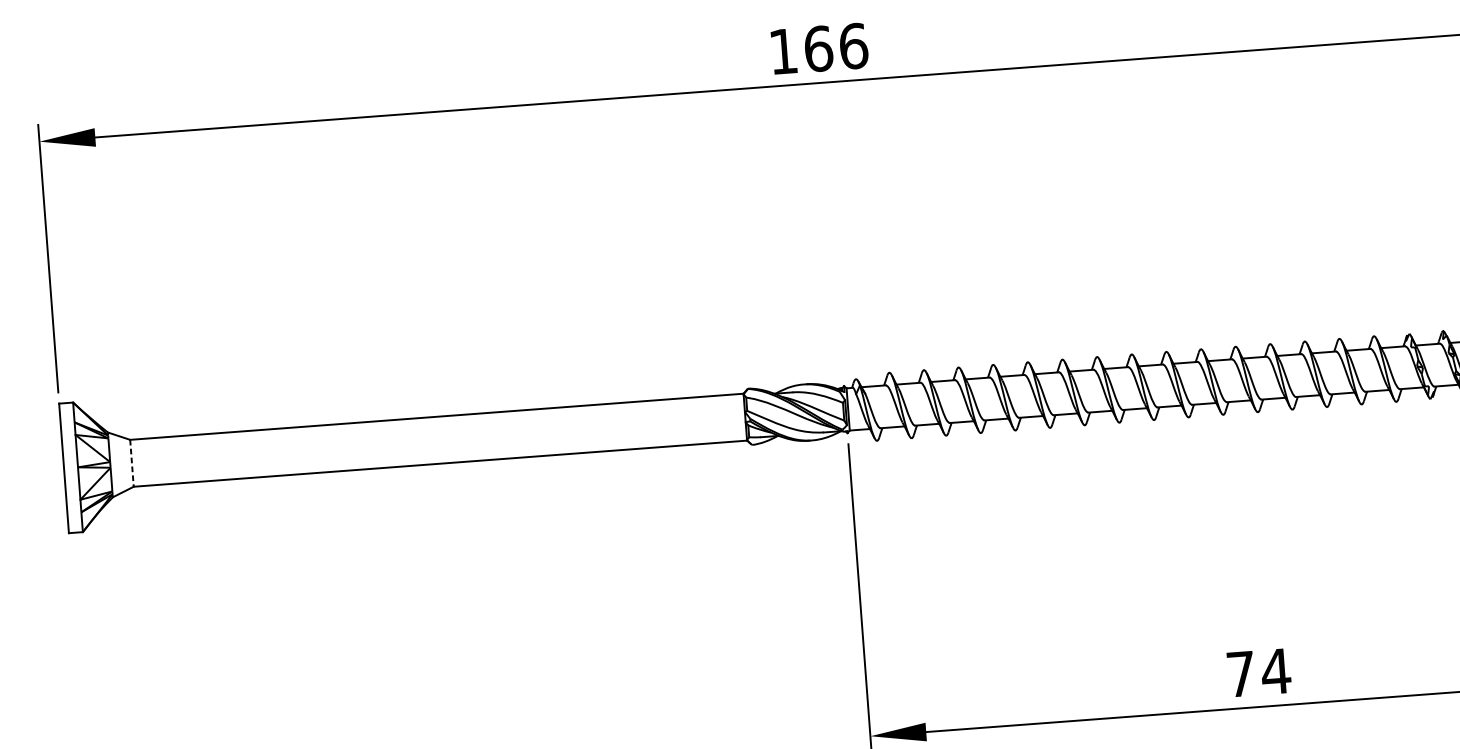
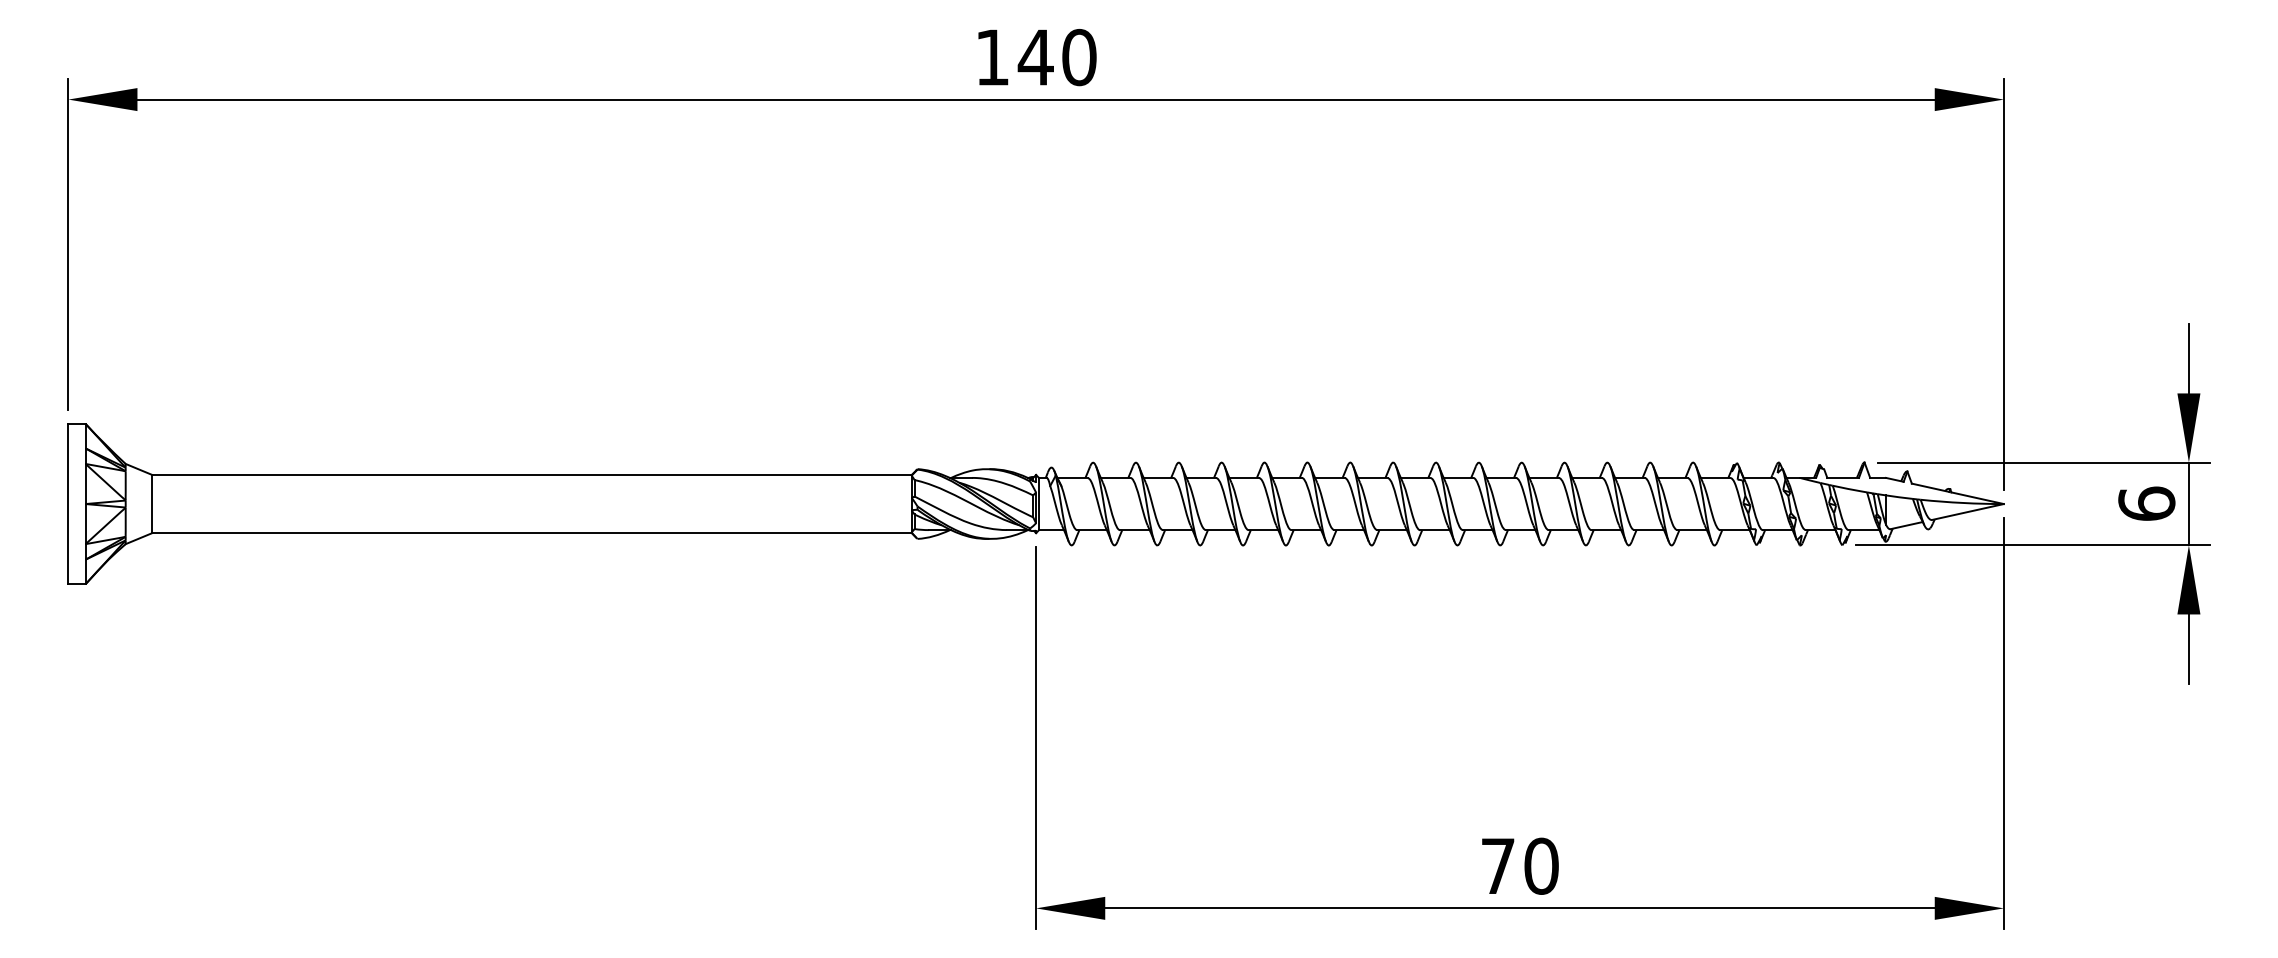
text: (835, 47) -> (1056, 57), 166 -> 140
line: (132, 463) -> (152, 504), dashed -> solid
text: (1276, 670) -> (1541, 865), 74 -> 70

